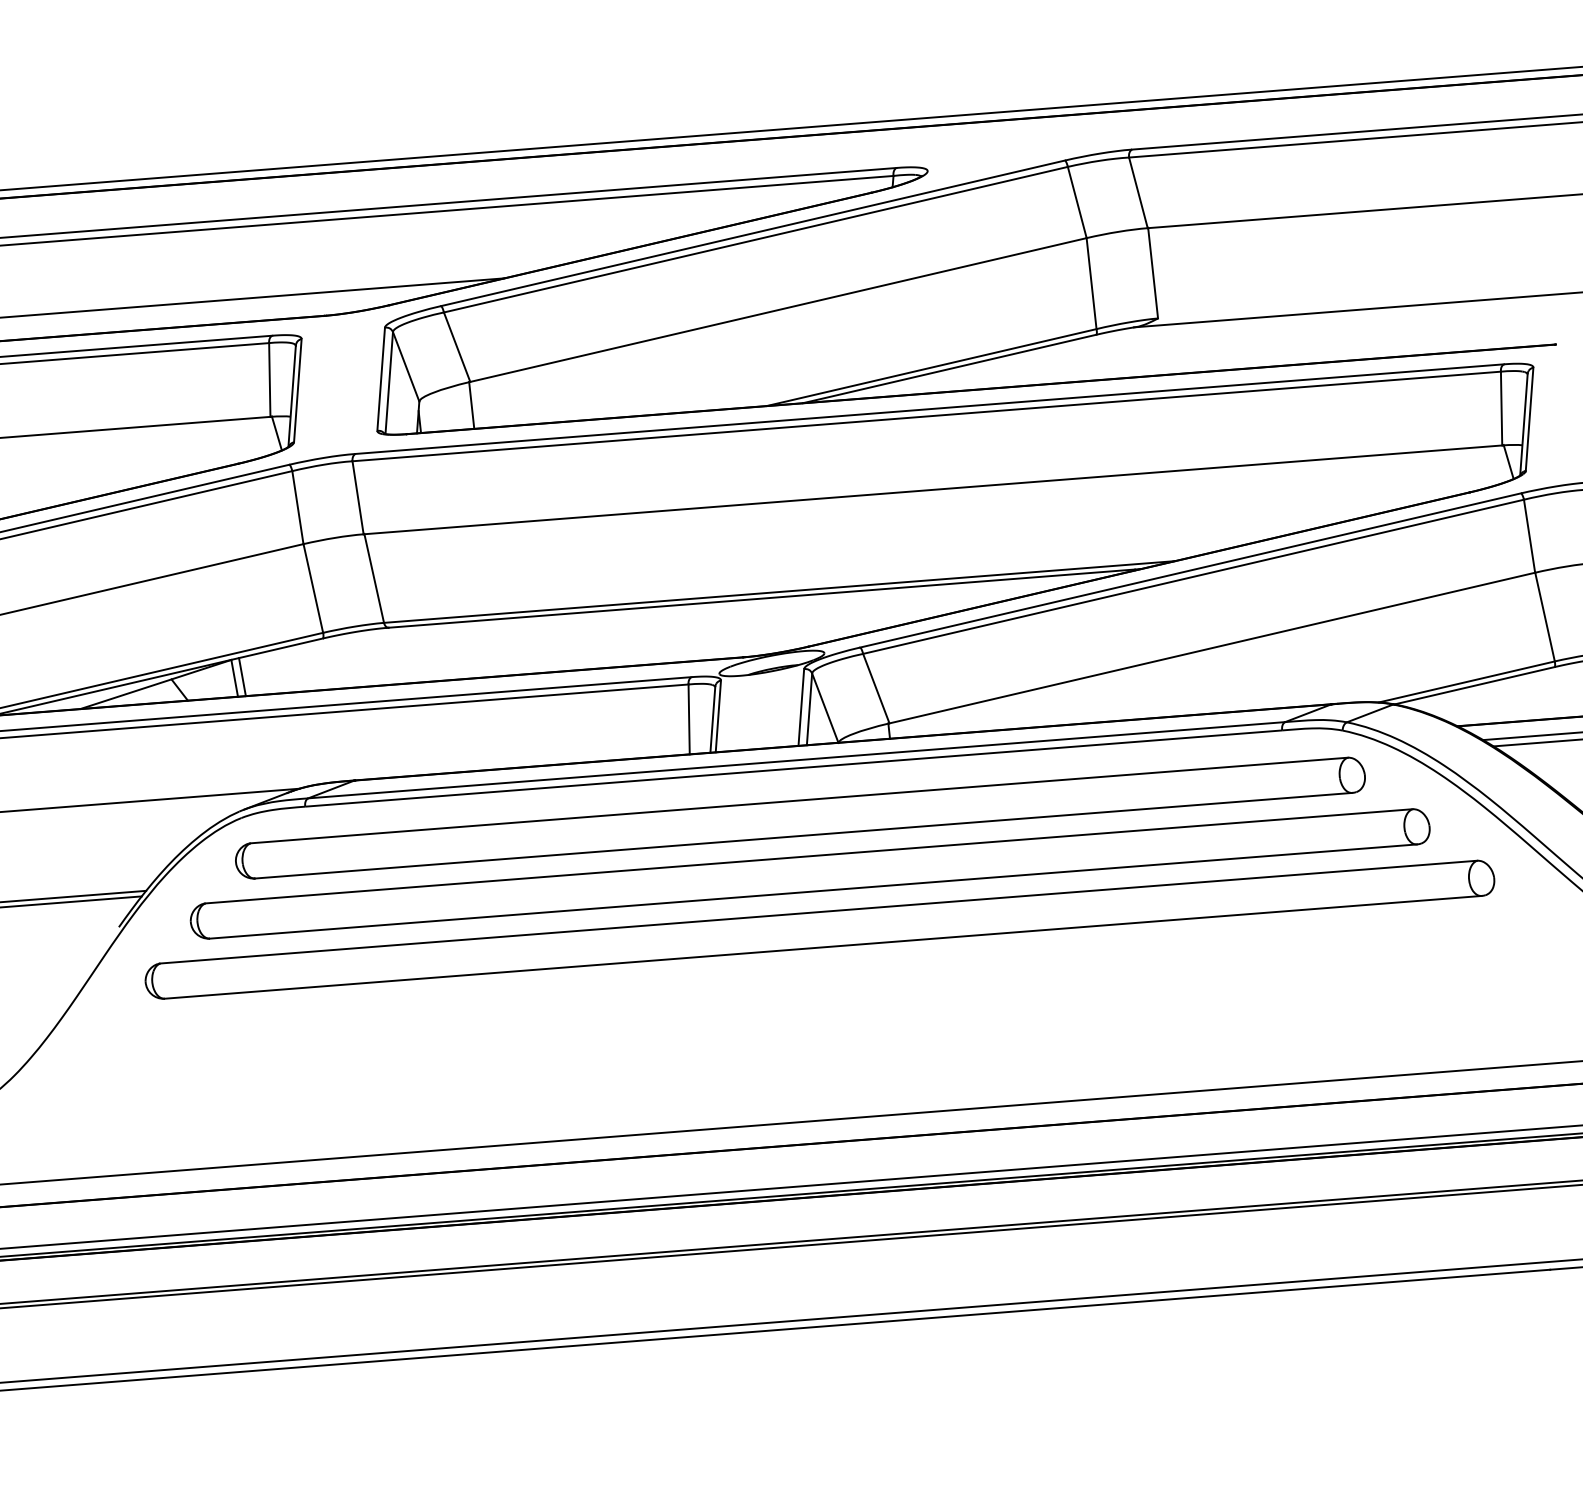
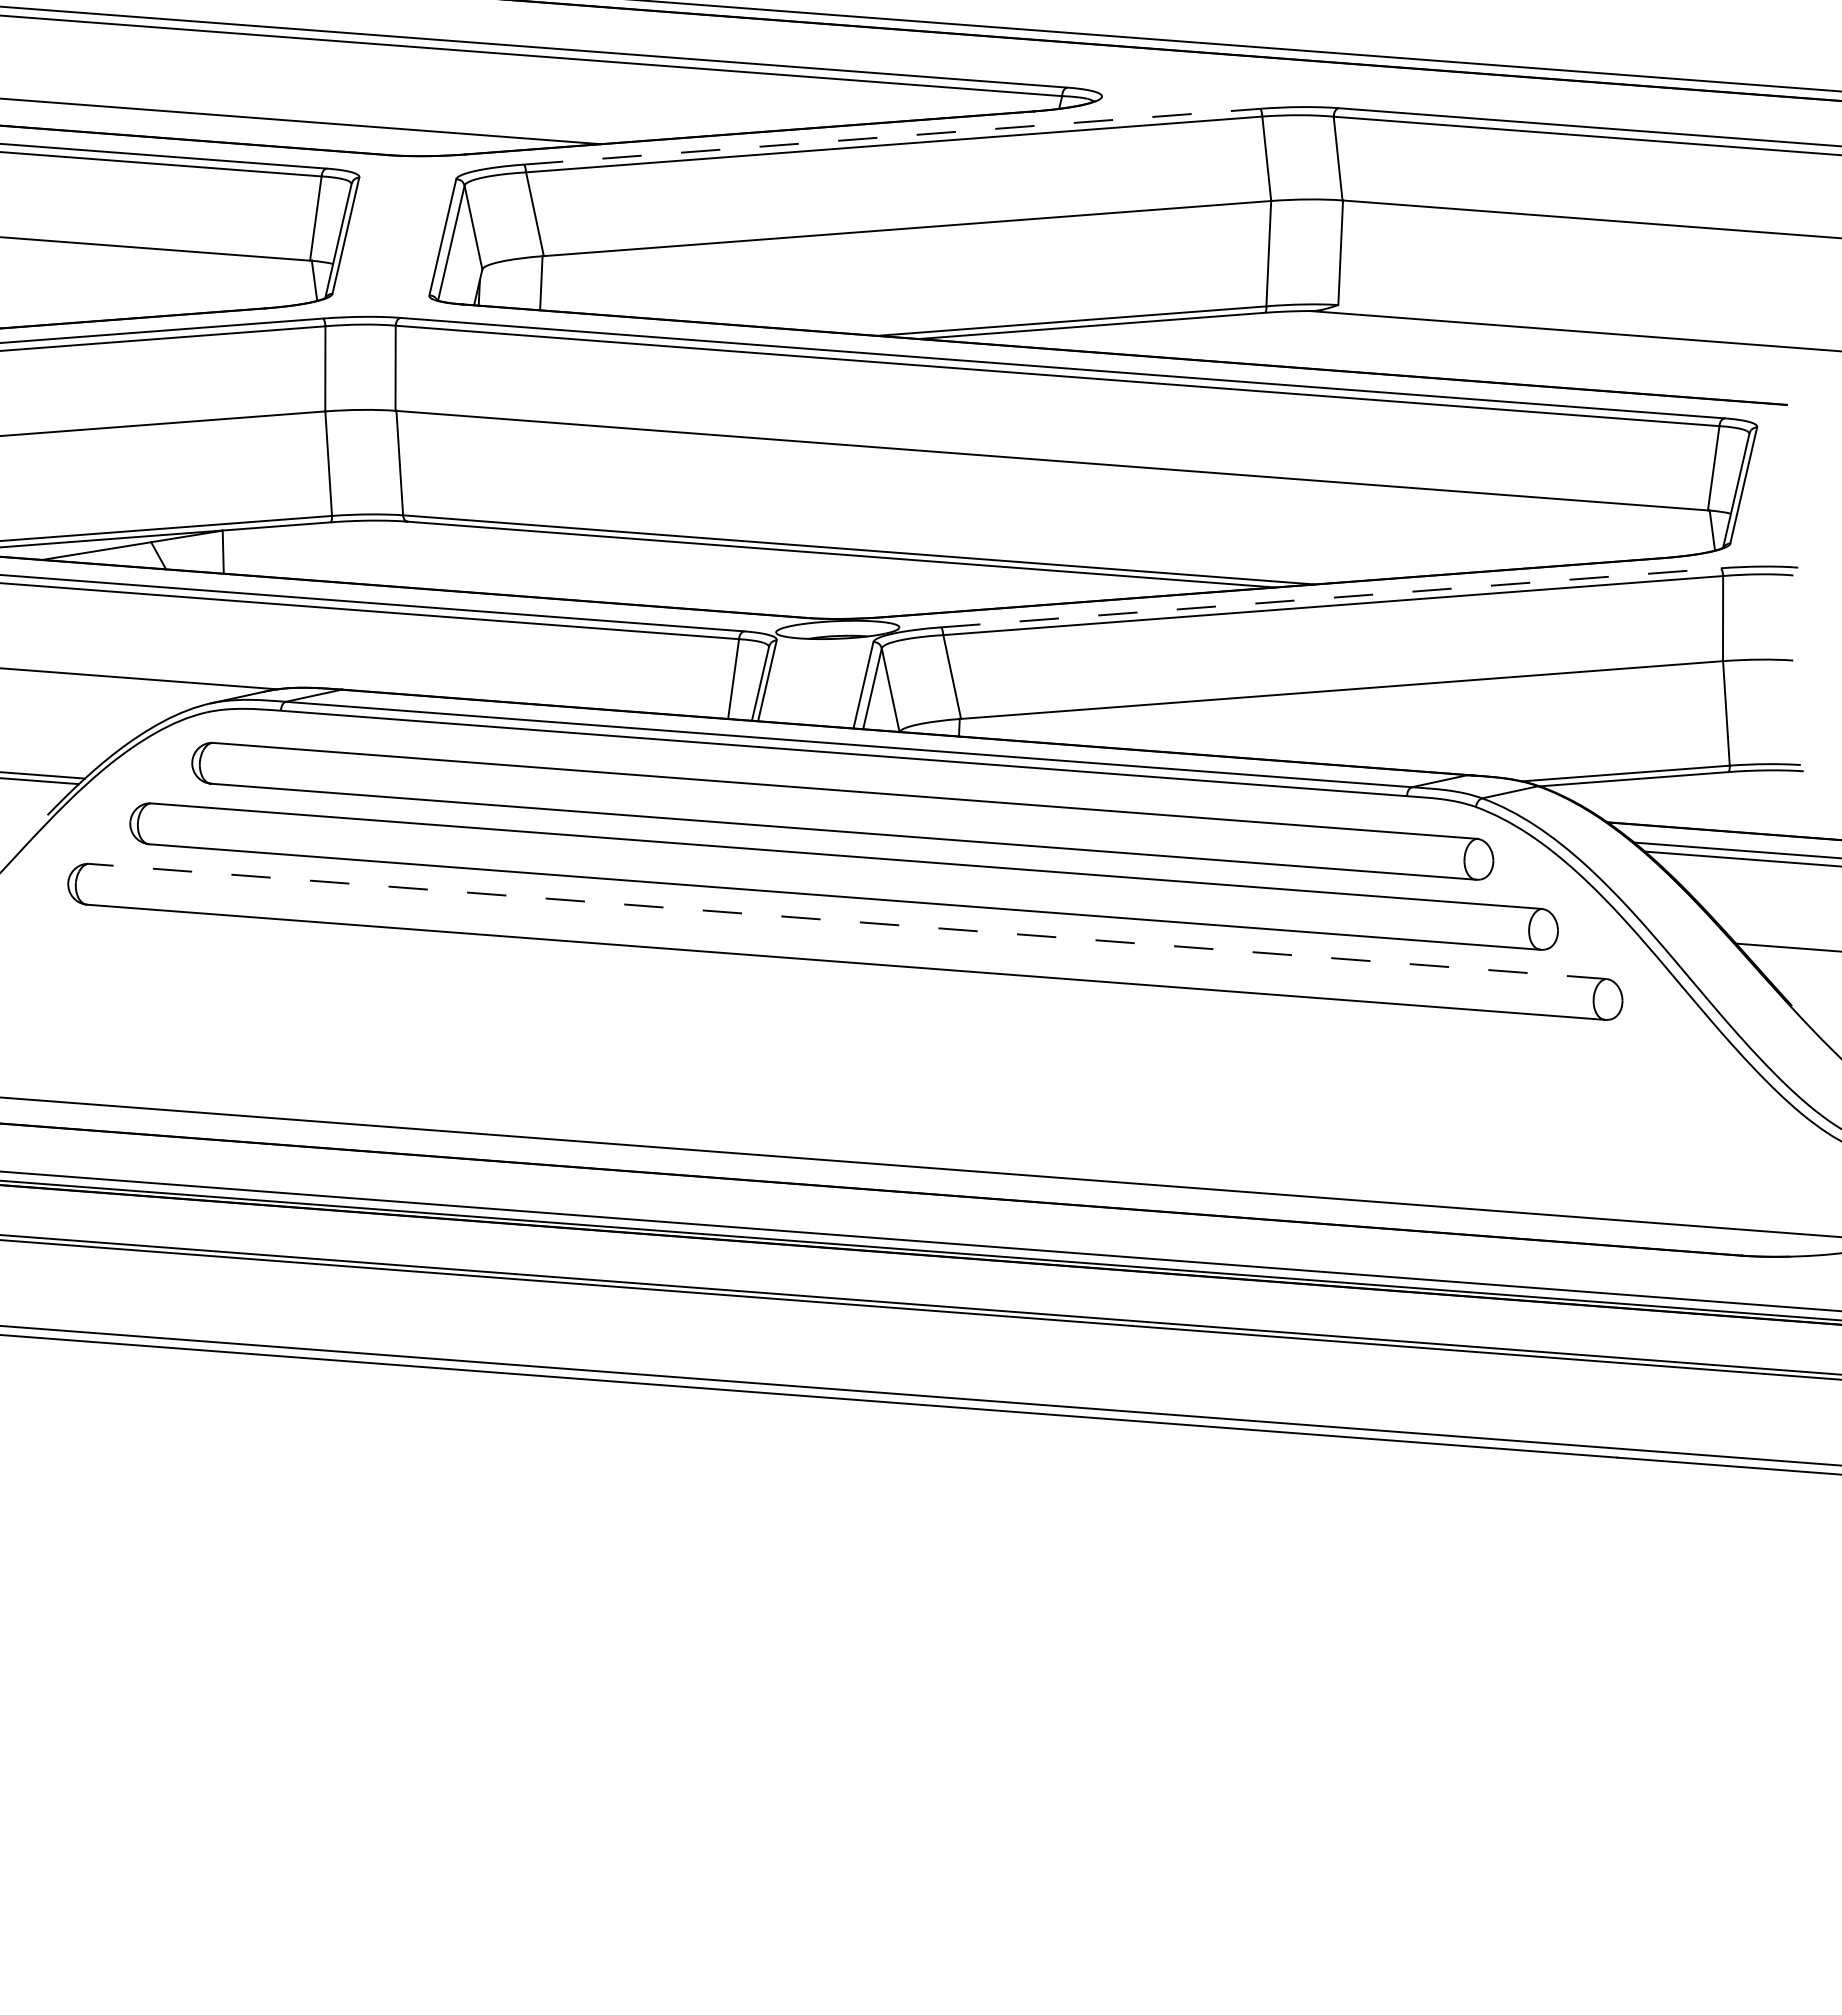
line: (753, 233) -> (892, 136), solid -> dashed
line: (1191, 570) -> (1331, 597), solid -> dashed
line: (241, 676) -> (231, 551), removed
line: (818, 912) -> (846, 921), solid -> dashed

